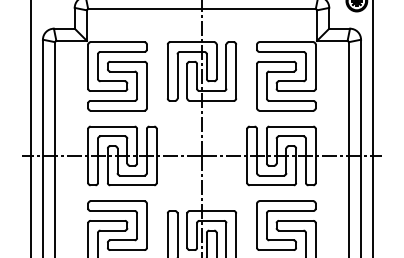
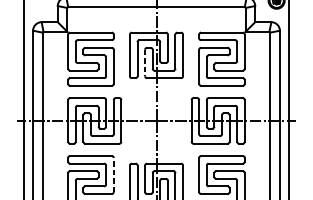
line: (187, 81) -> (145, 63), solid -> dashed
line: (146, 225) -> (113, 174), solid -> dashed

